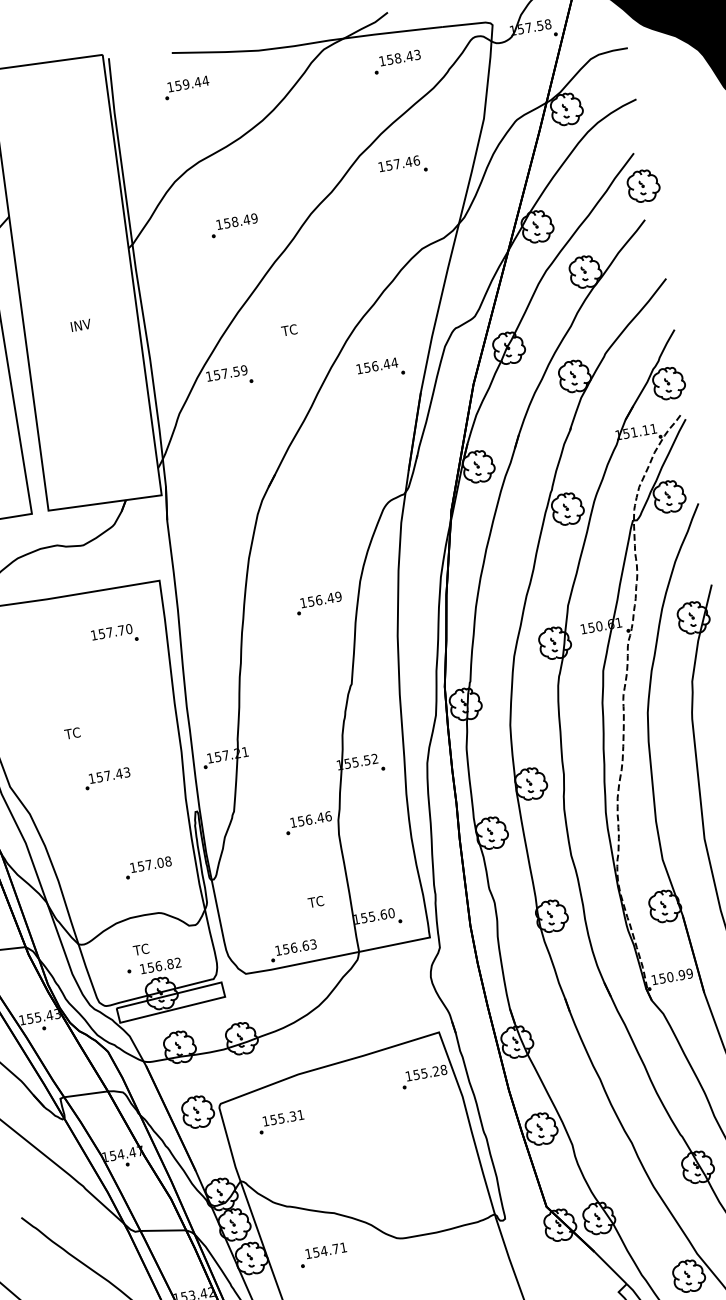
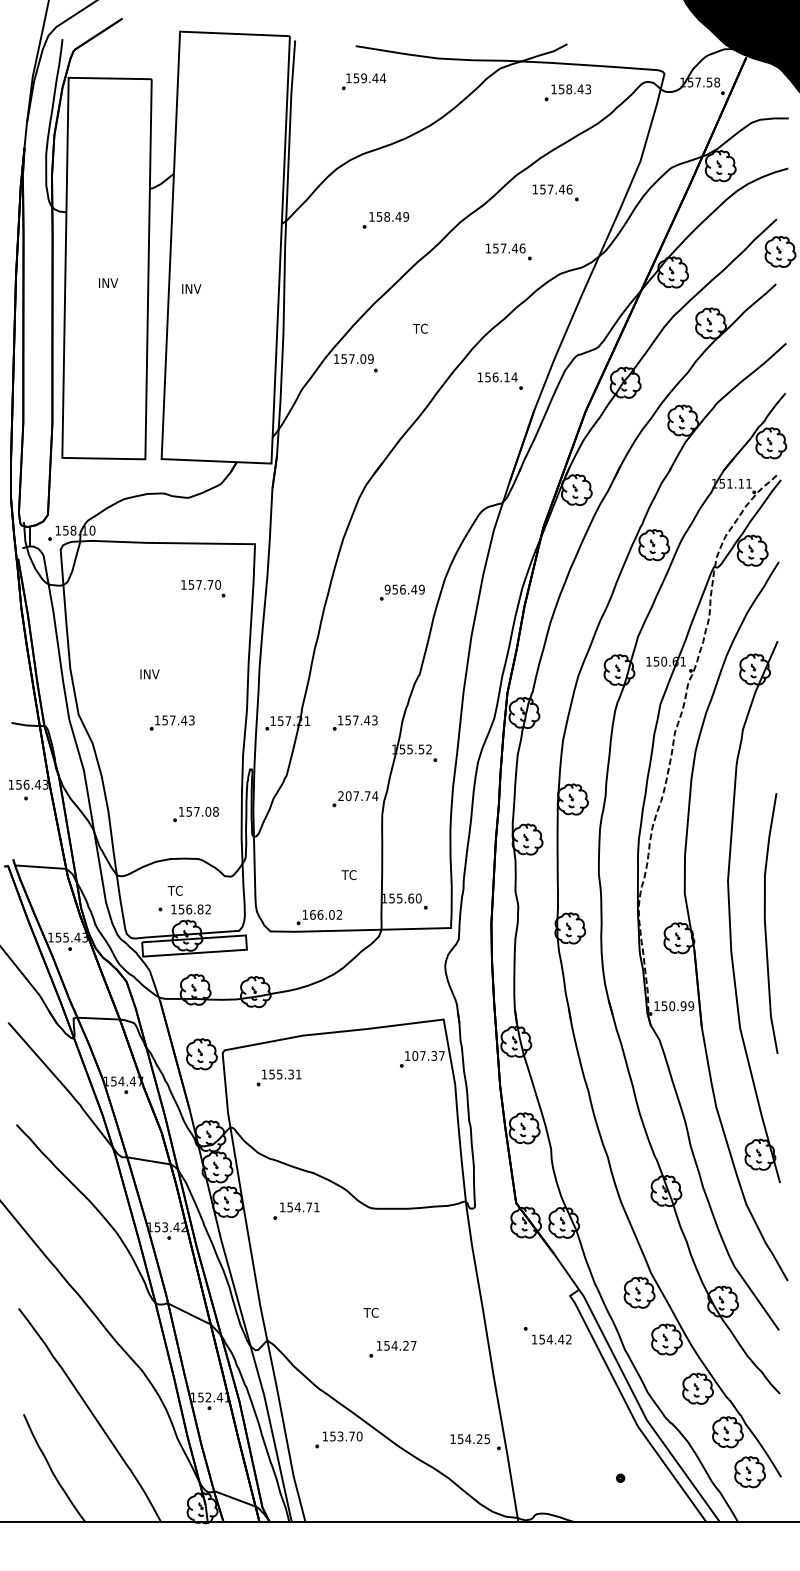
part: (365, 235) -> (508, 251), added
text: (80, 324) -> (191, 288), moved
text: (386, 364) -> (506, 377), 156.44 -> 156.14
text: (236, 371) -> (363, 358), 157.59 -> 157.09
text: (303, 602) -> (387, 589), 156.49 -> 956.49
text: (75, 733) -> (149, 674), TC -> INV
part: (293, 744) -> (354, 722), added
text: (311, 819) -> (358, 796), 156.46 -> 207.74
text: (300, 946) -> (326, 914), 156.63 -> 166.02
text: (430, 1071) -> (428, 1055), 155.28 -> 107.37

